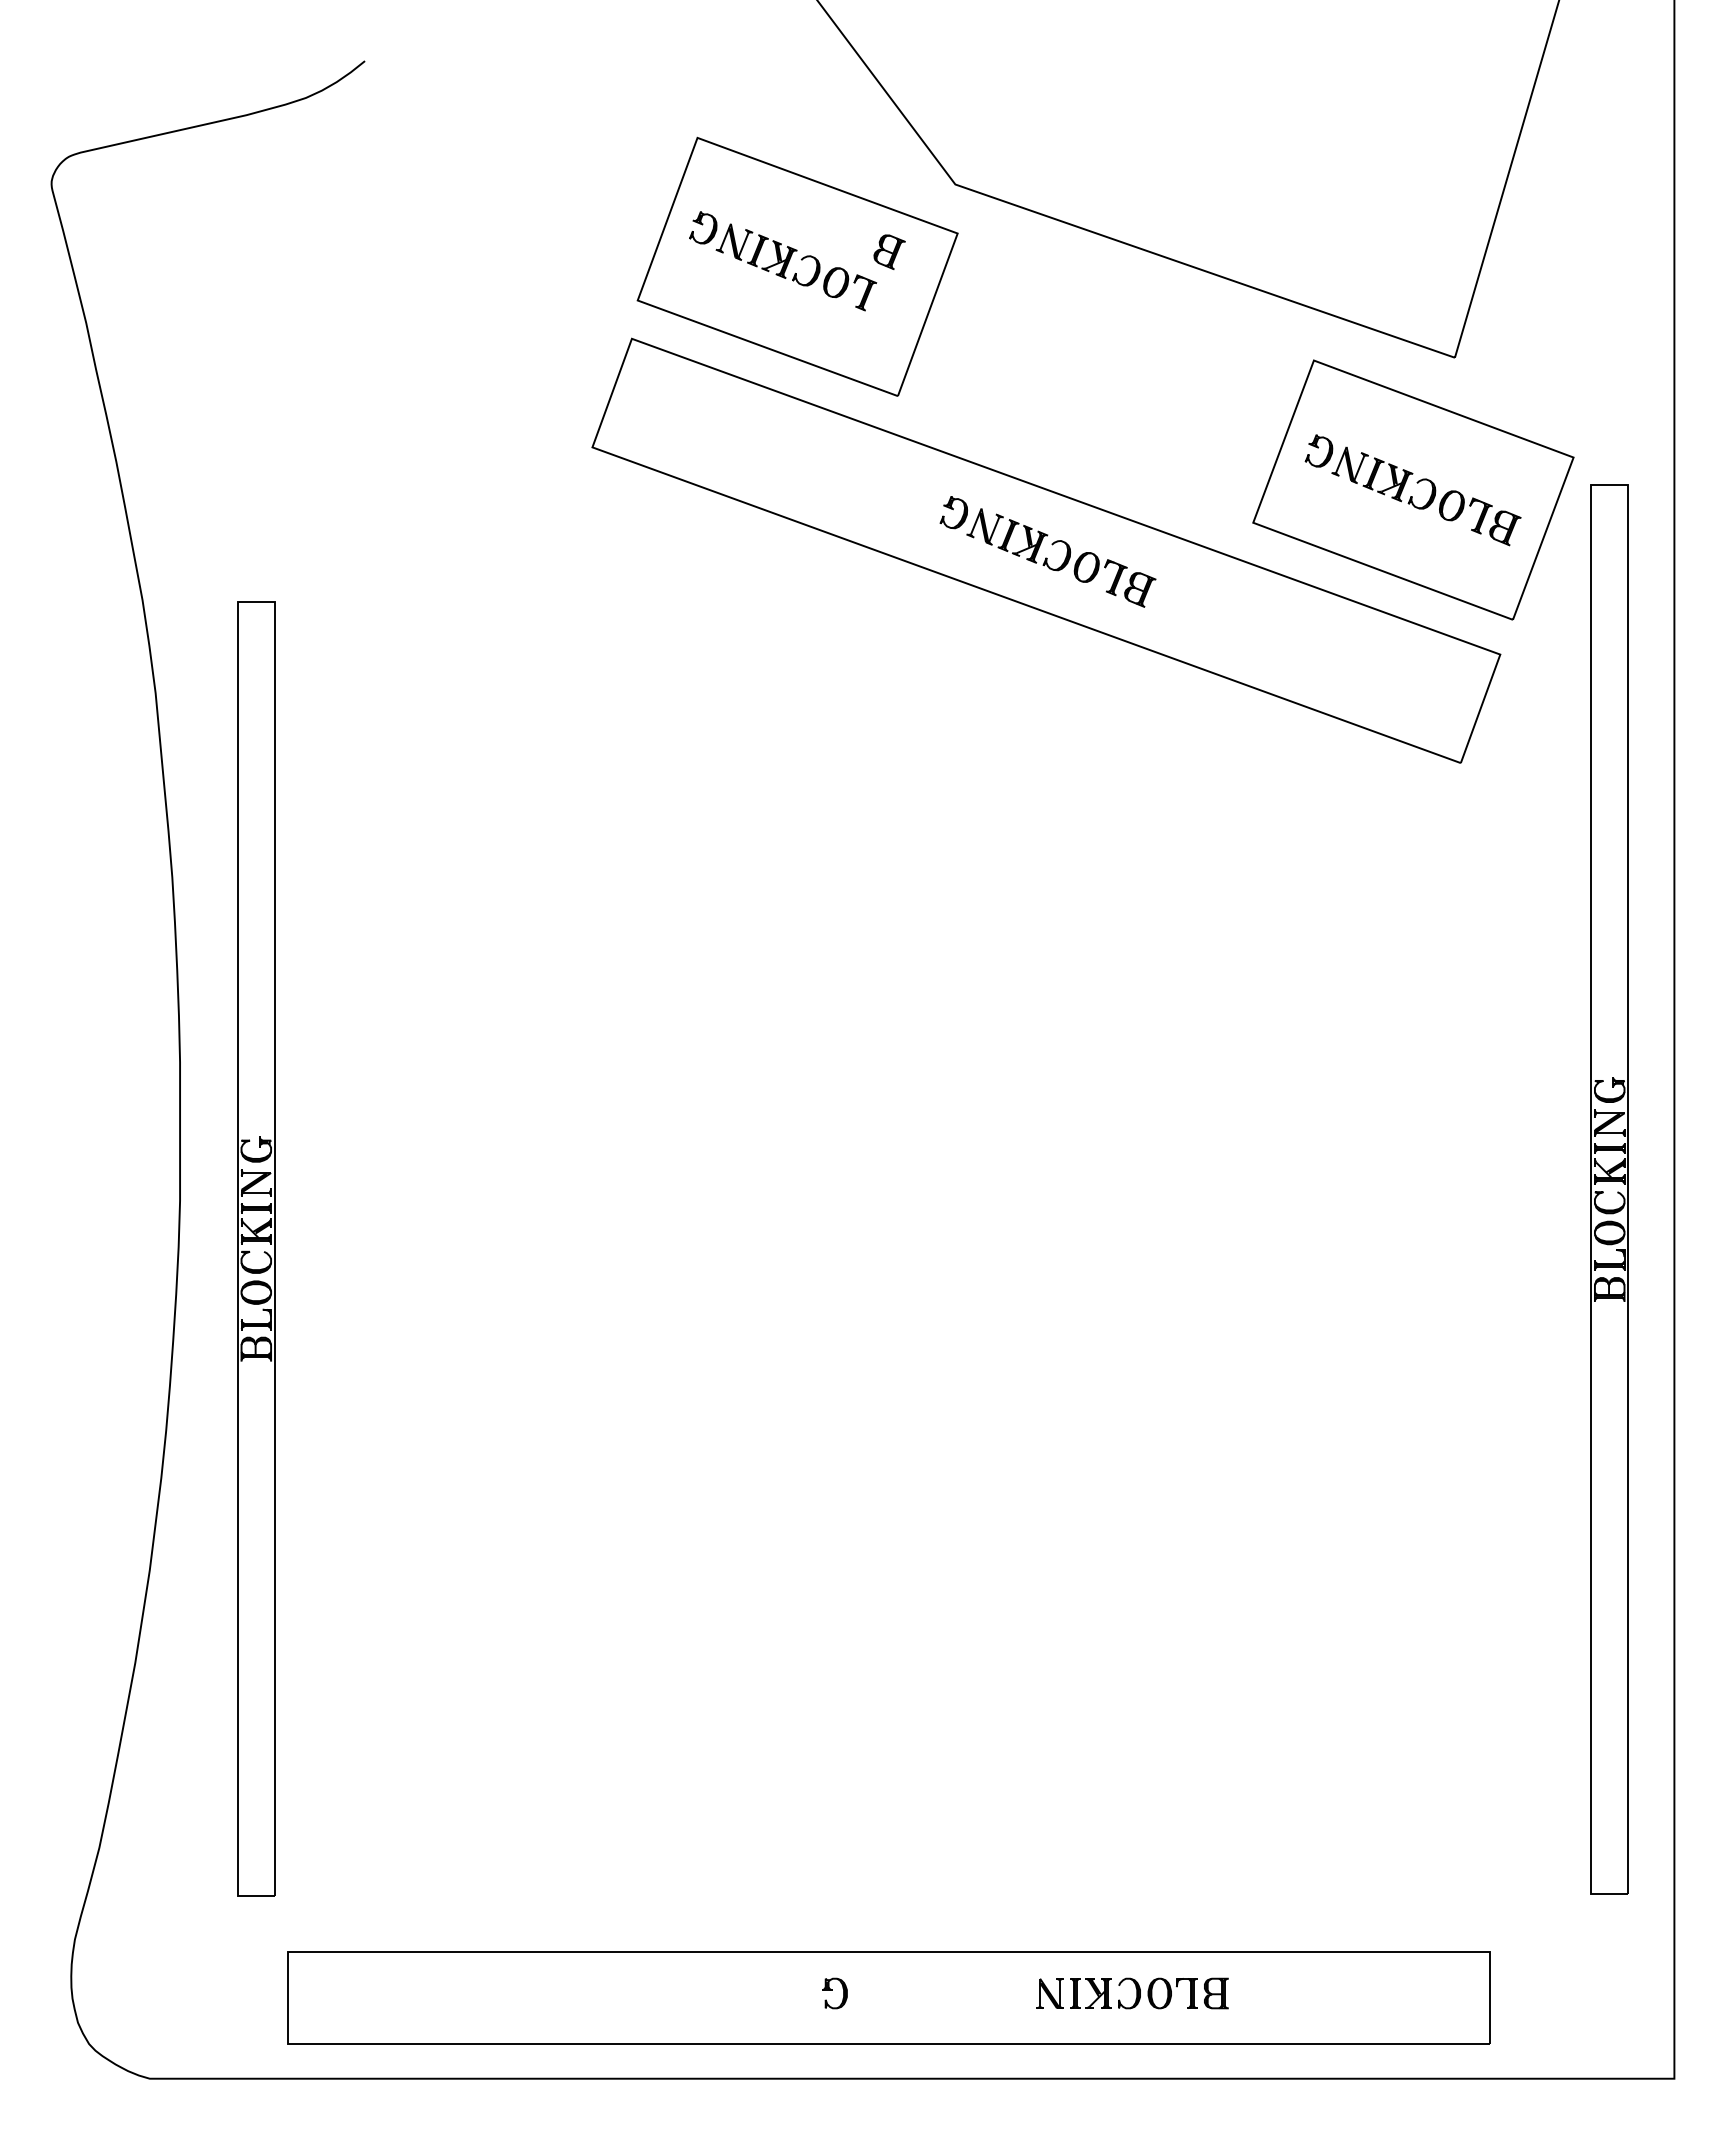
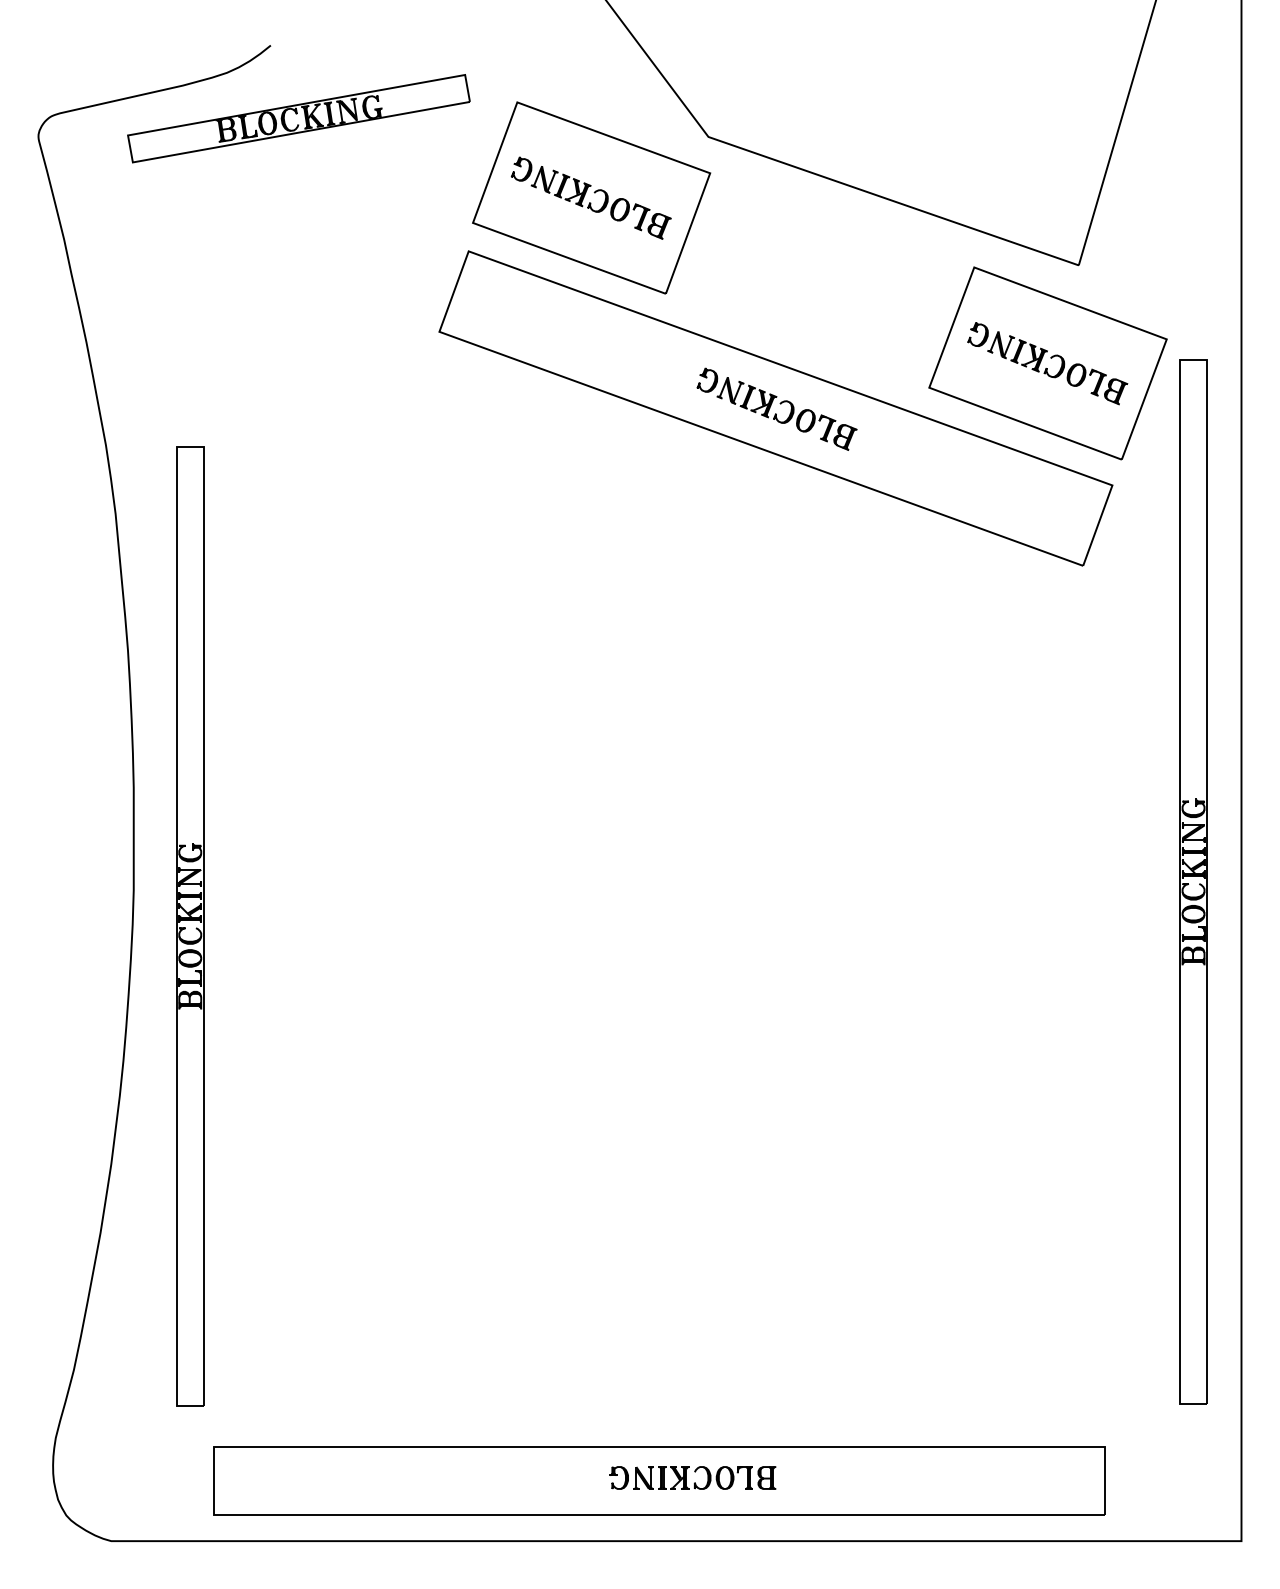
part: (402, 159) -> (298, 118), added
part: (889, 251) -> (659, 225), moved
part: (1132, 1993) -> (704, 1477), moved

